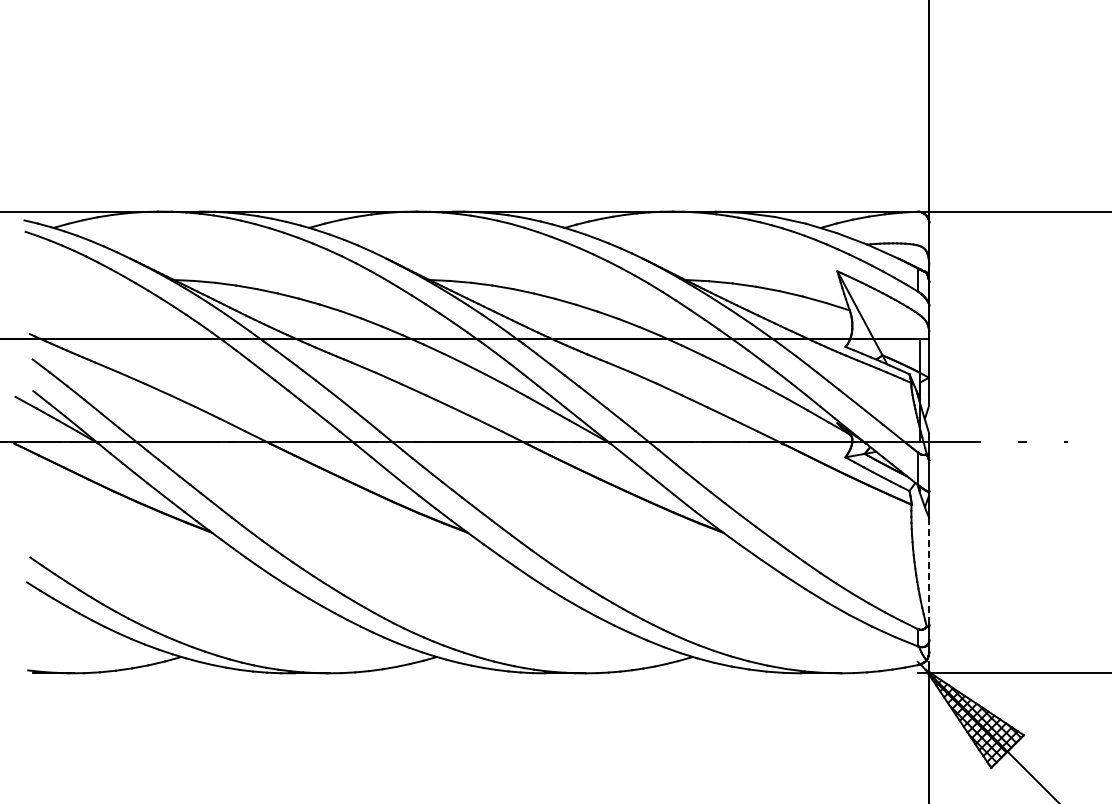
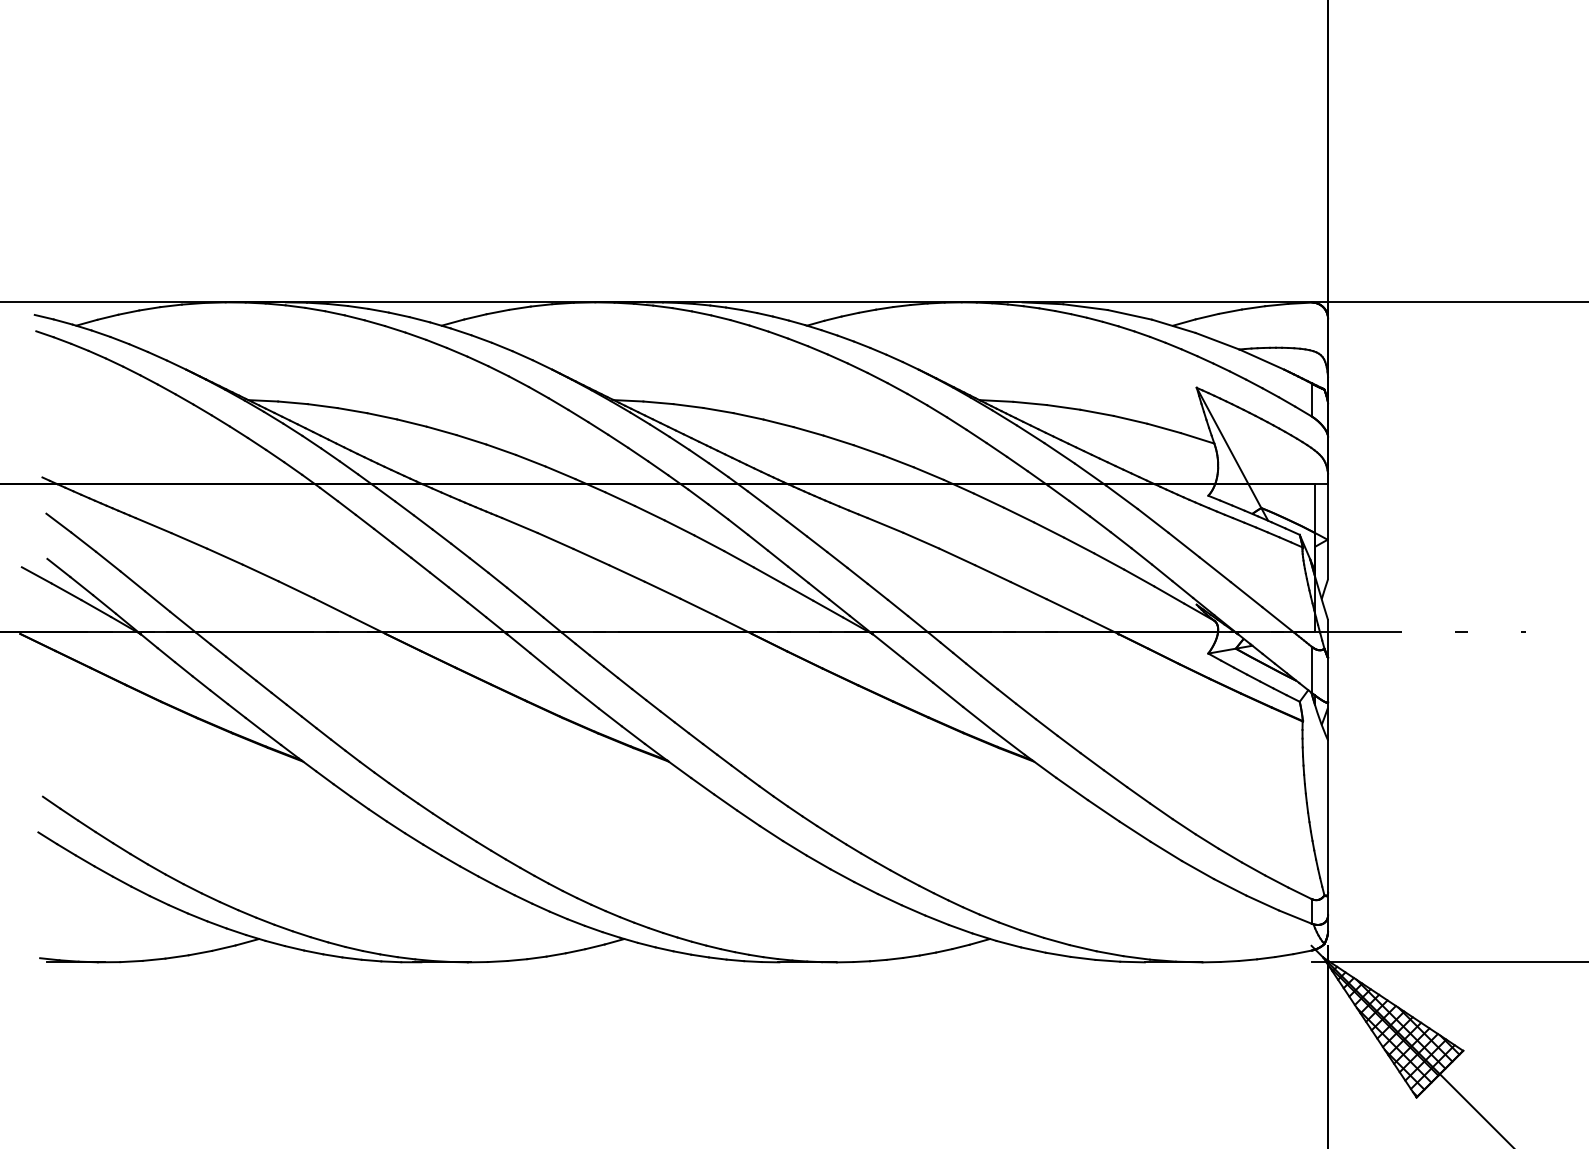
line: (929, 570) -> (1328, 815), dashed -> solid

